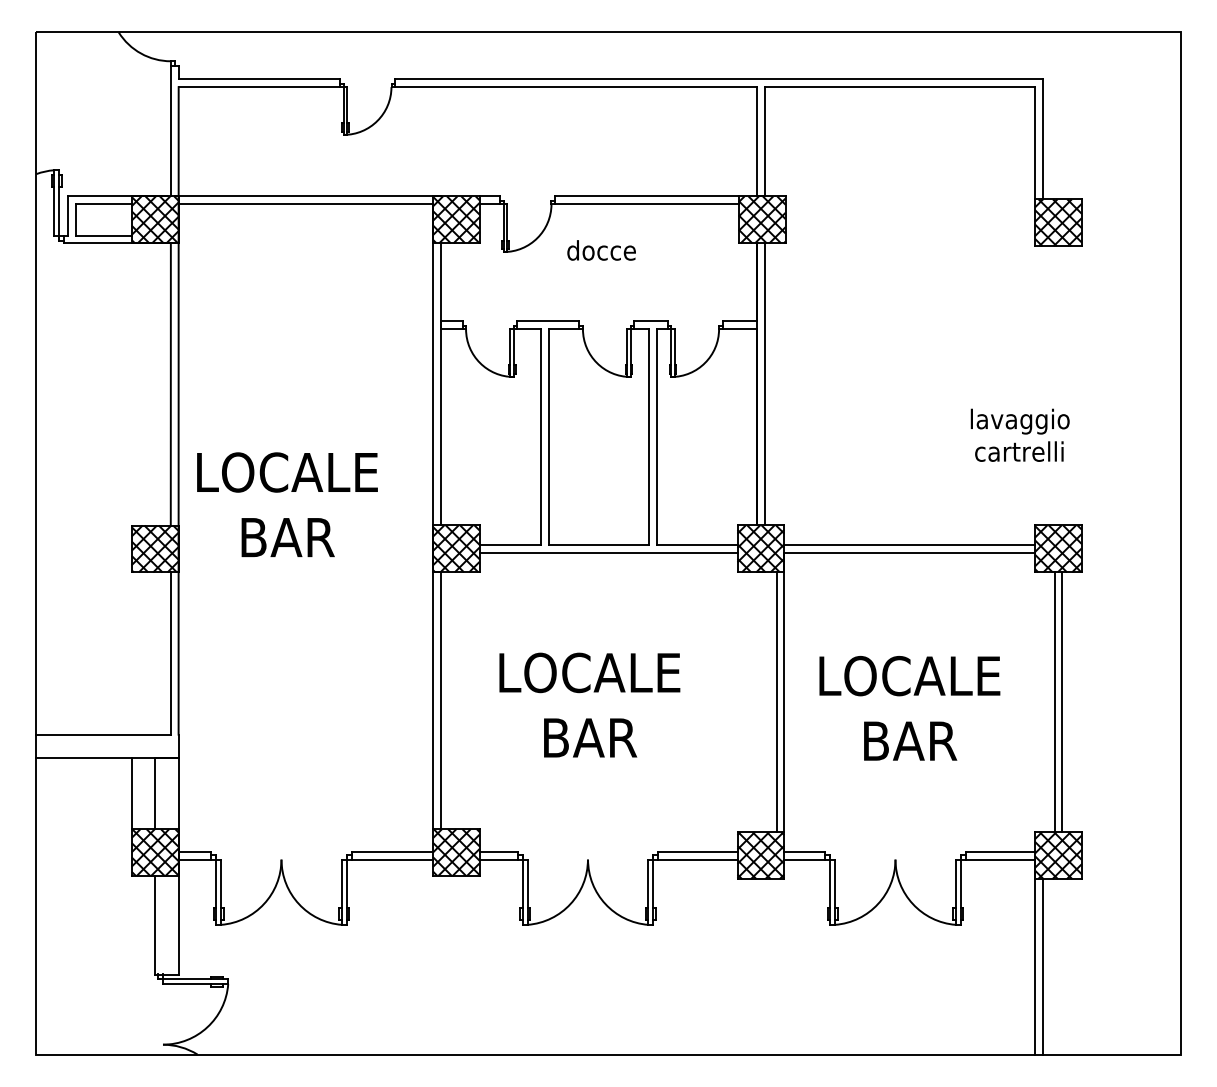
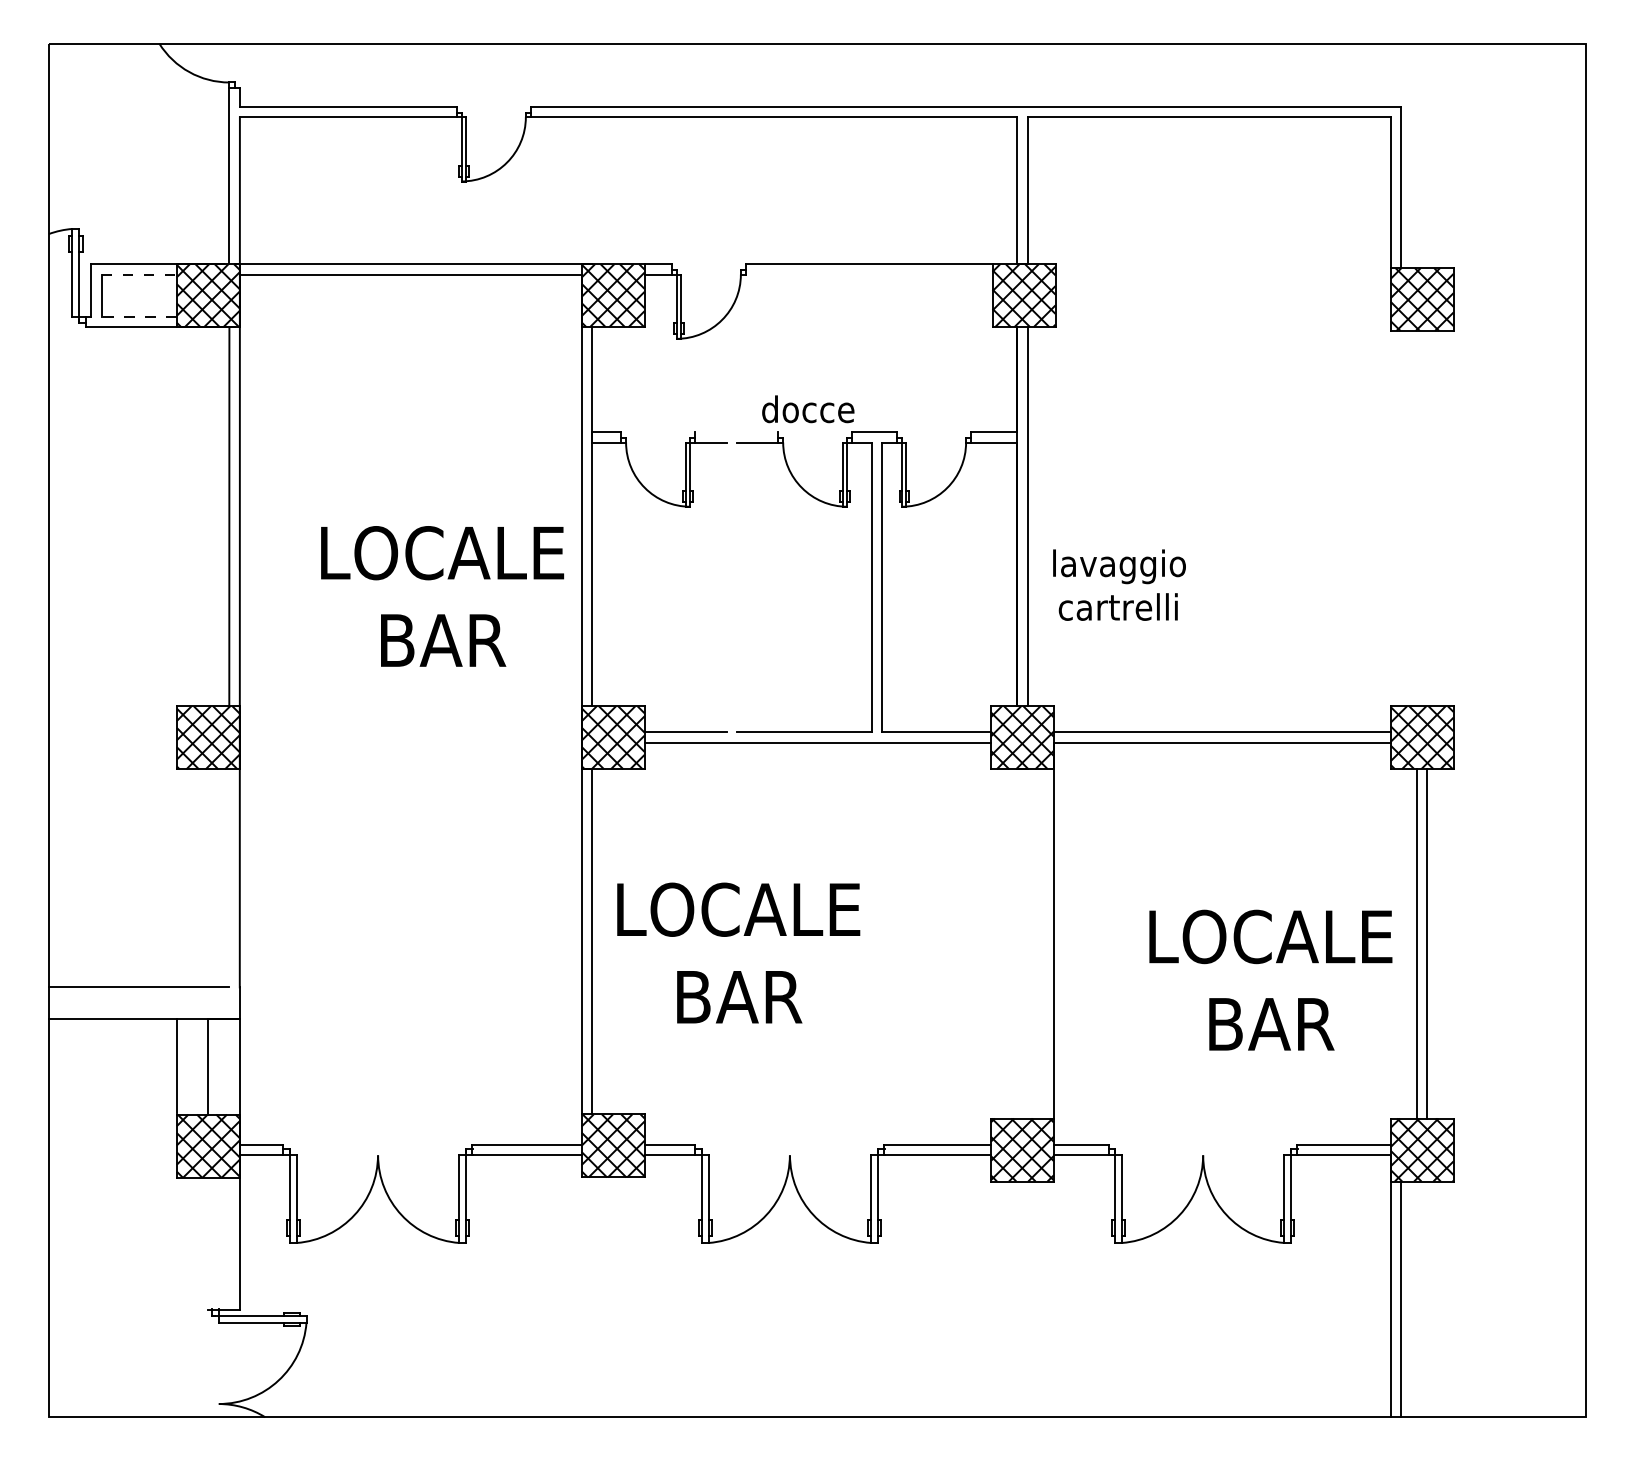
line: (103, 204) -> (138, 274), solid -> dashed
line: (646, 204) -> (868, 274), removed
line: (103, 235) -> (138, 316), solid -> dashed
text: (601, 250) -> (808, 409), moved
line: (548, 321) -> (736, 432), removed
text: (1019, 434) -> (1118, 584), moved
line: (541, 436) -> (727, 586), removed
line: (548, 436) -> (736, 586), removed
text: (287, 504) -> (442, 596), moved
line: (170, 653) -> (228, 878), removed
line: (776, 702) -> (1043, 944), removed
text: (589, 704) -> (738, 952), moved
text: (909, 708) -> (1270, 980), moved
line: (155, 925) -> (208, 1243), removed

